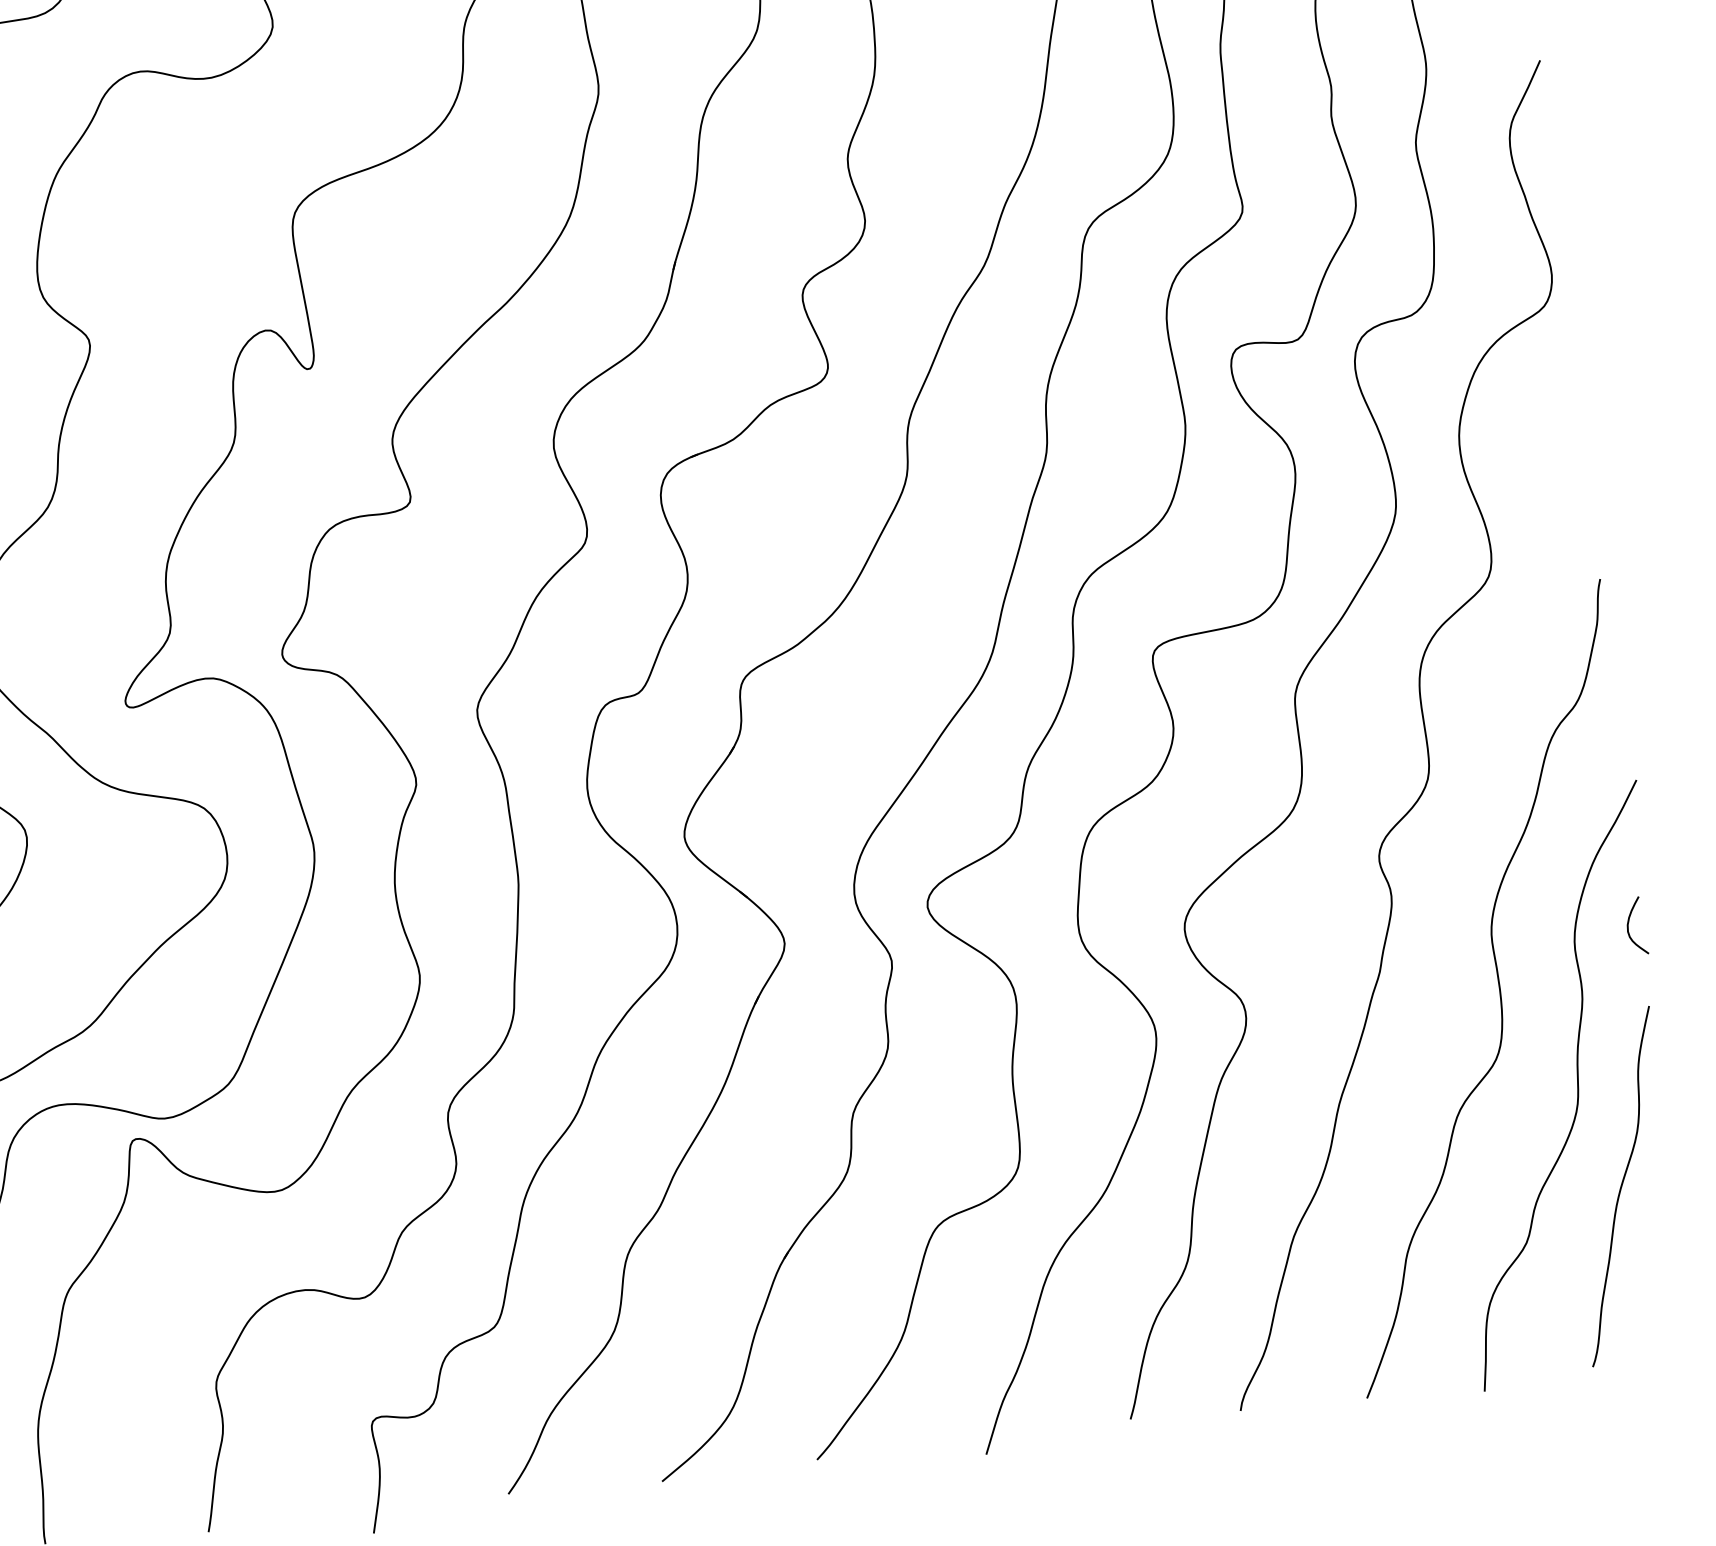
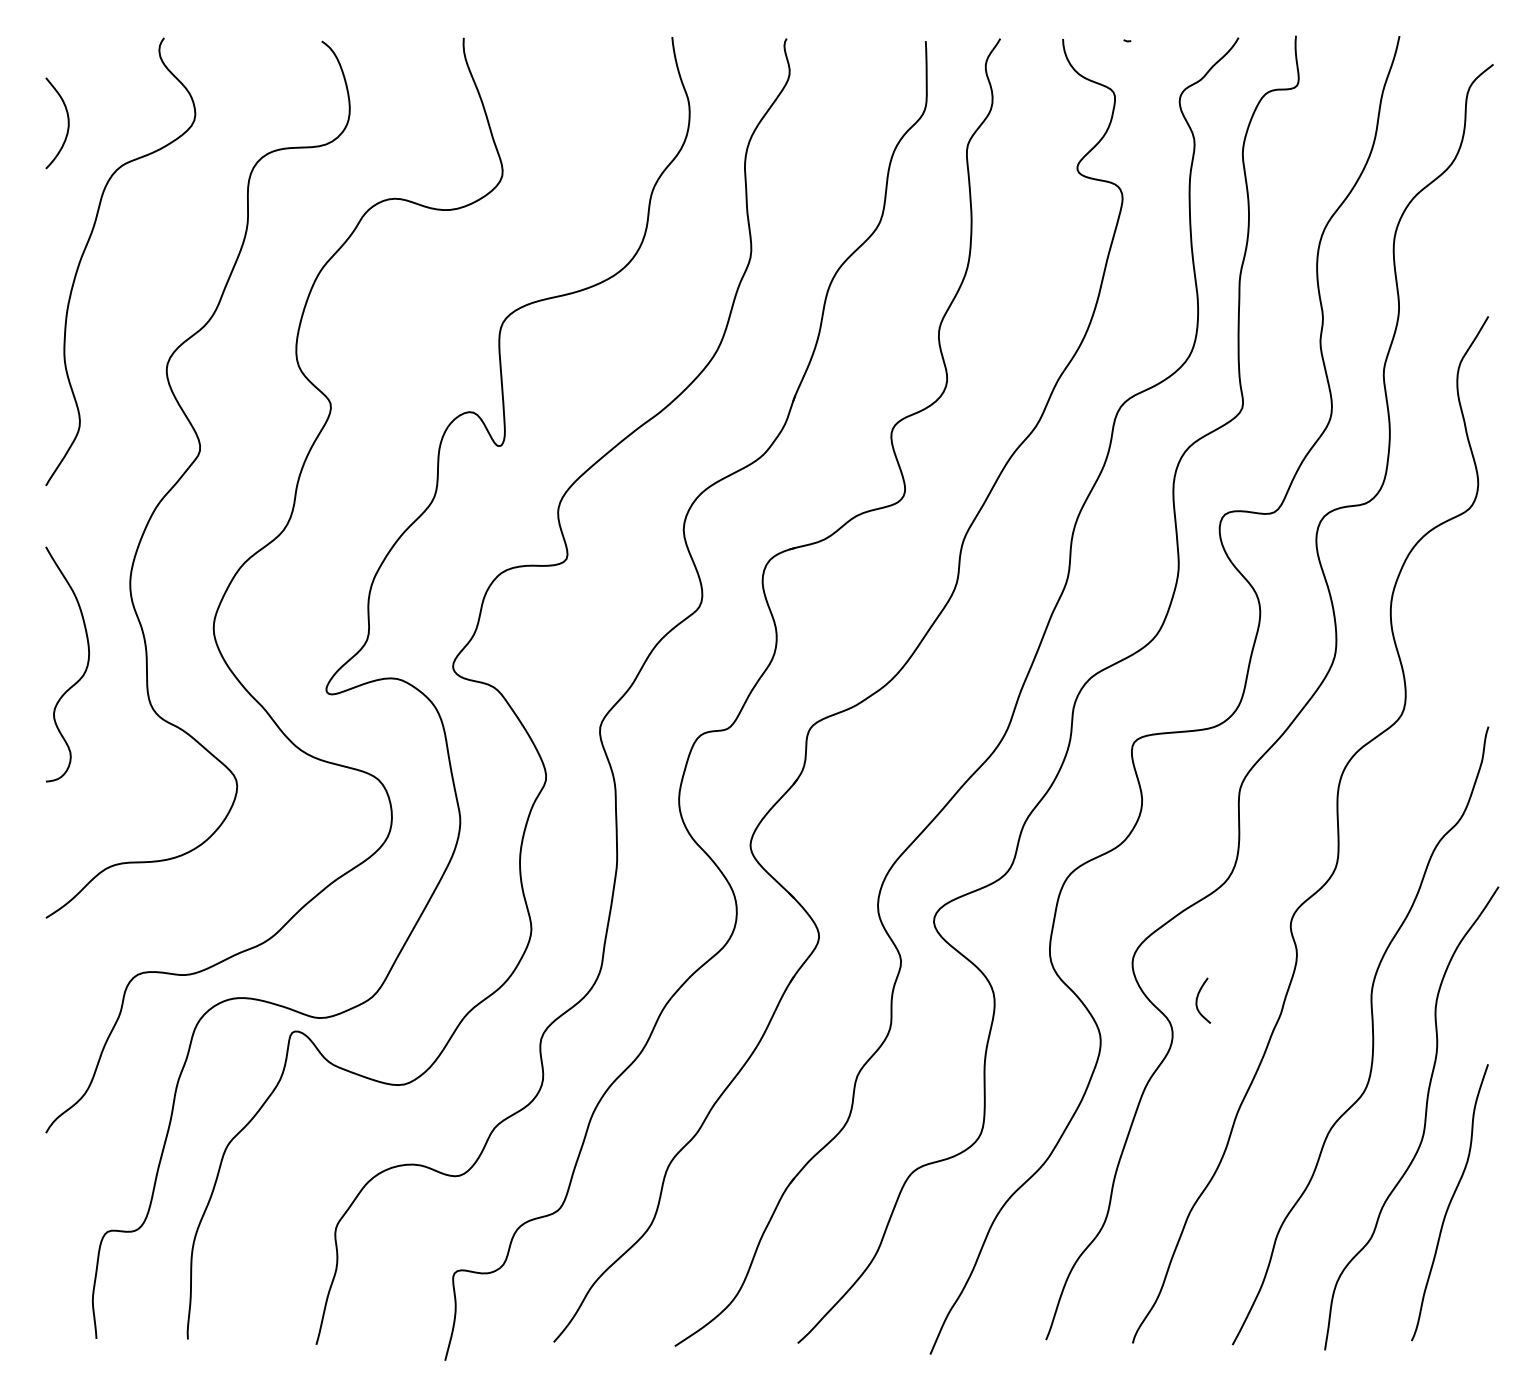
curve: (1629, 922) -> (1198, 997), moved

